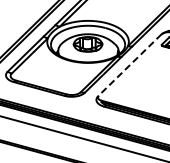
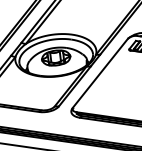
line: (130, 64) -> (100, 72), dashed -> solid

